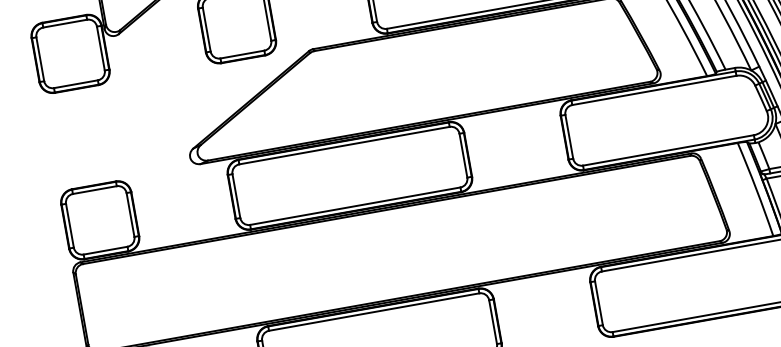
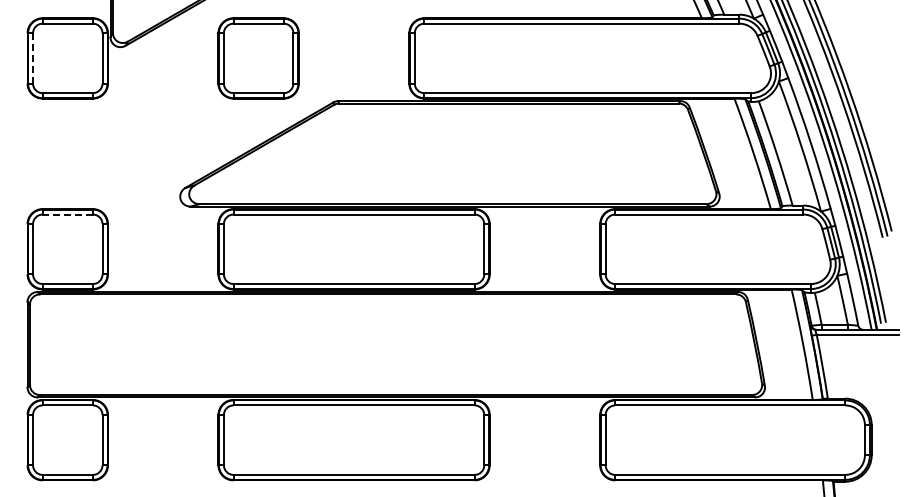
line: (40, 59) -> (33, 58), solid -> dashed
line: (94, 190) -> (67, 214), solid -> dashed

